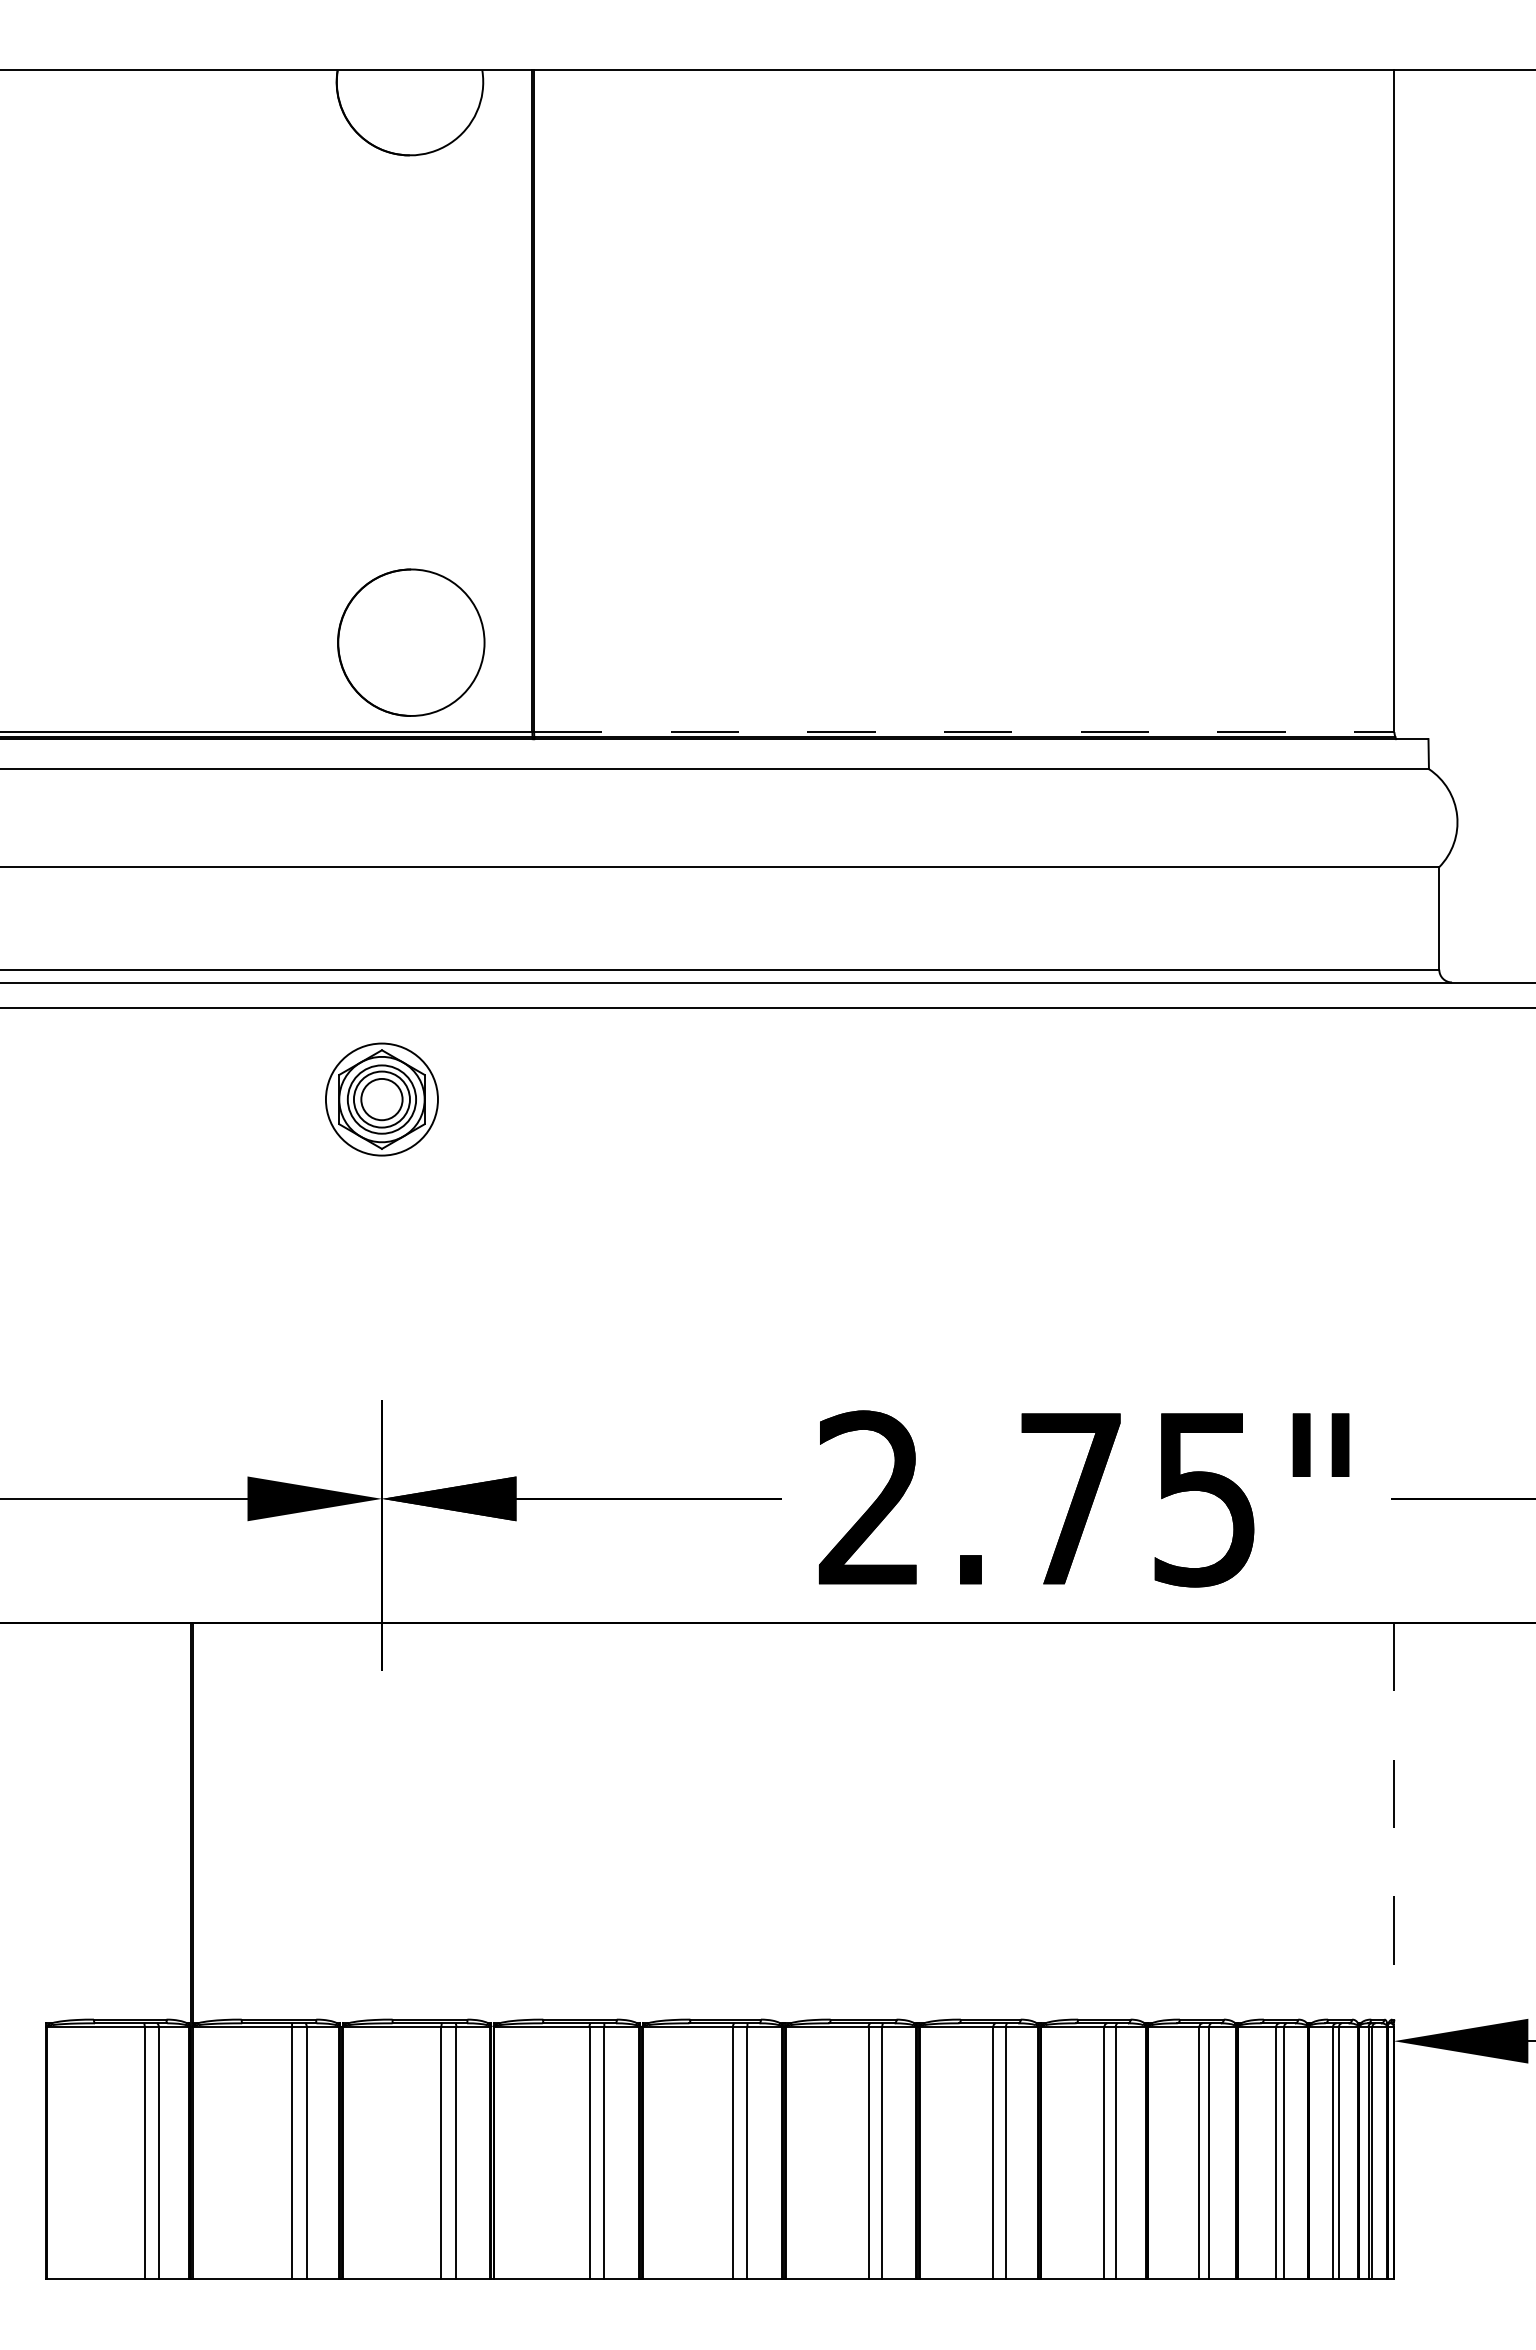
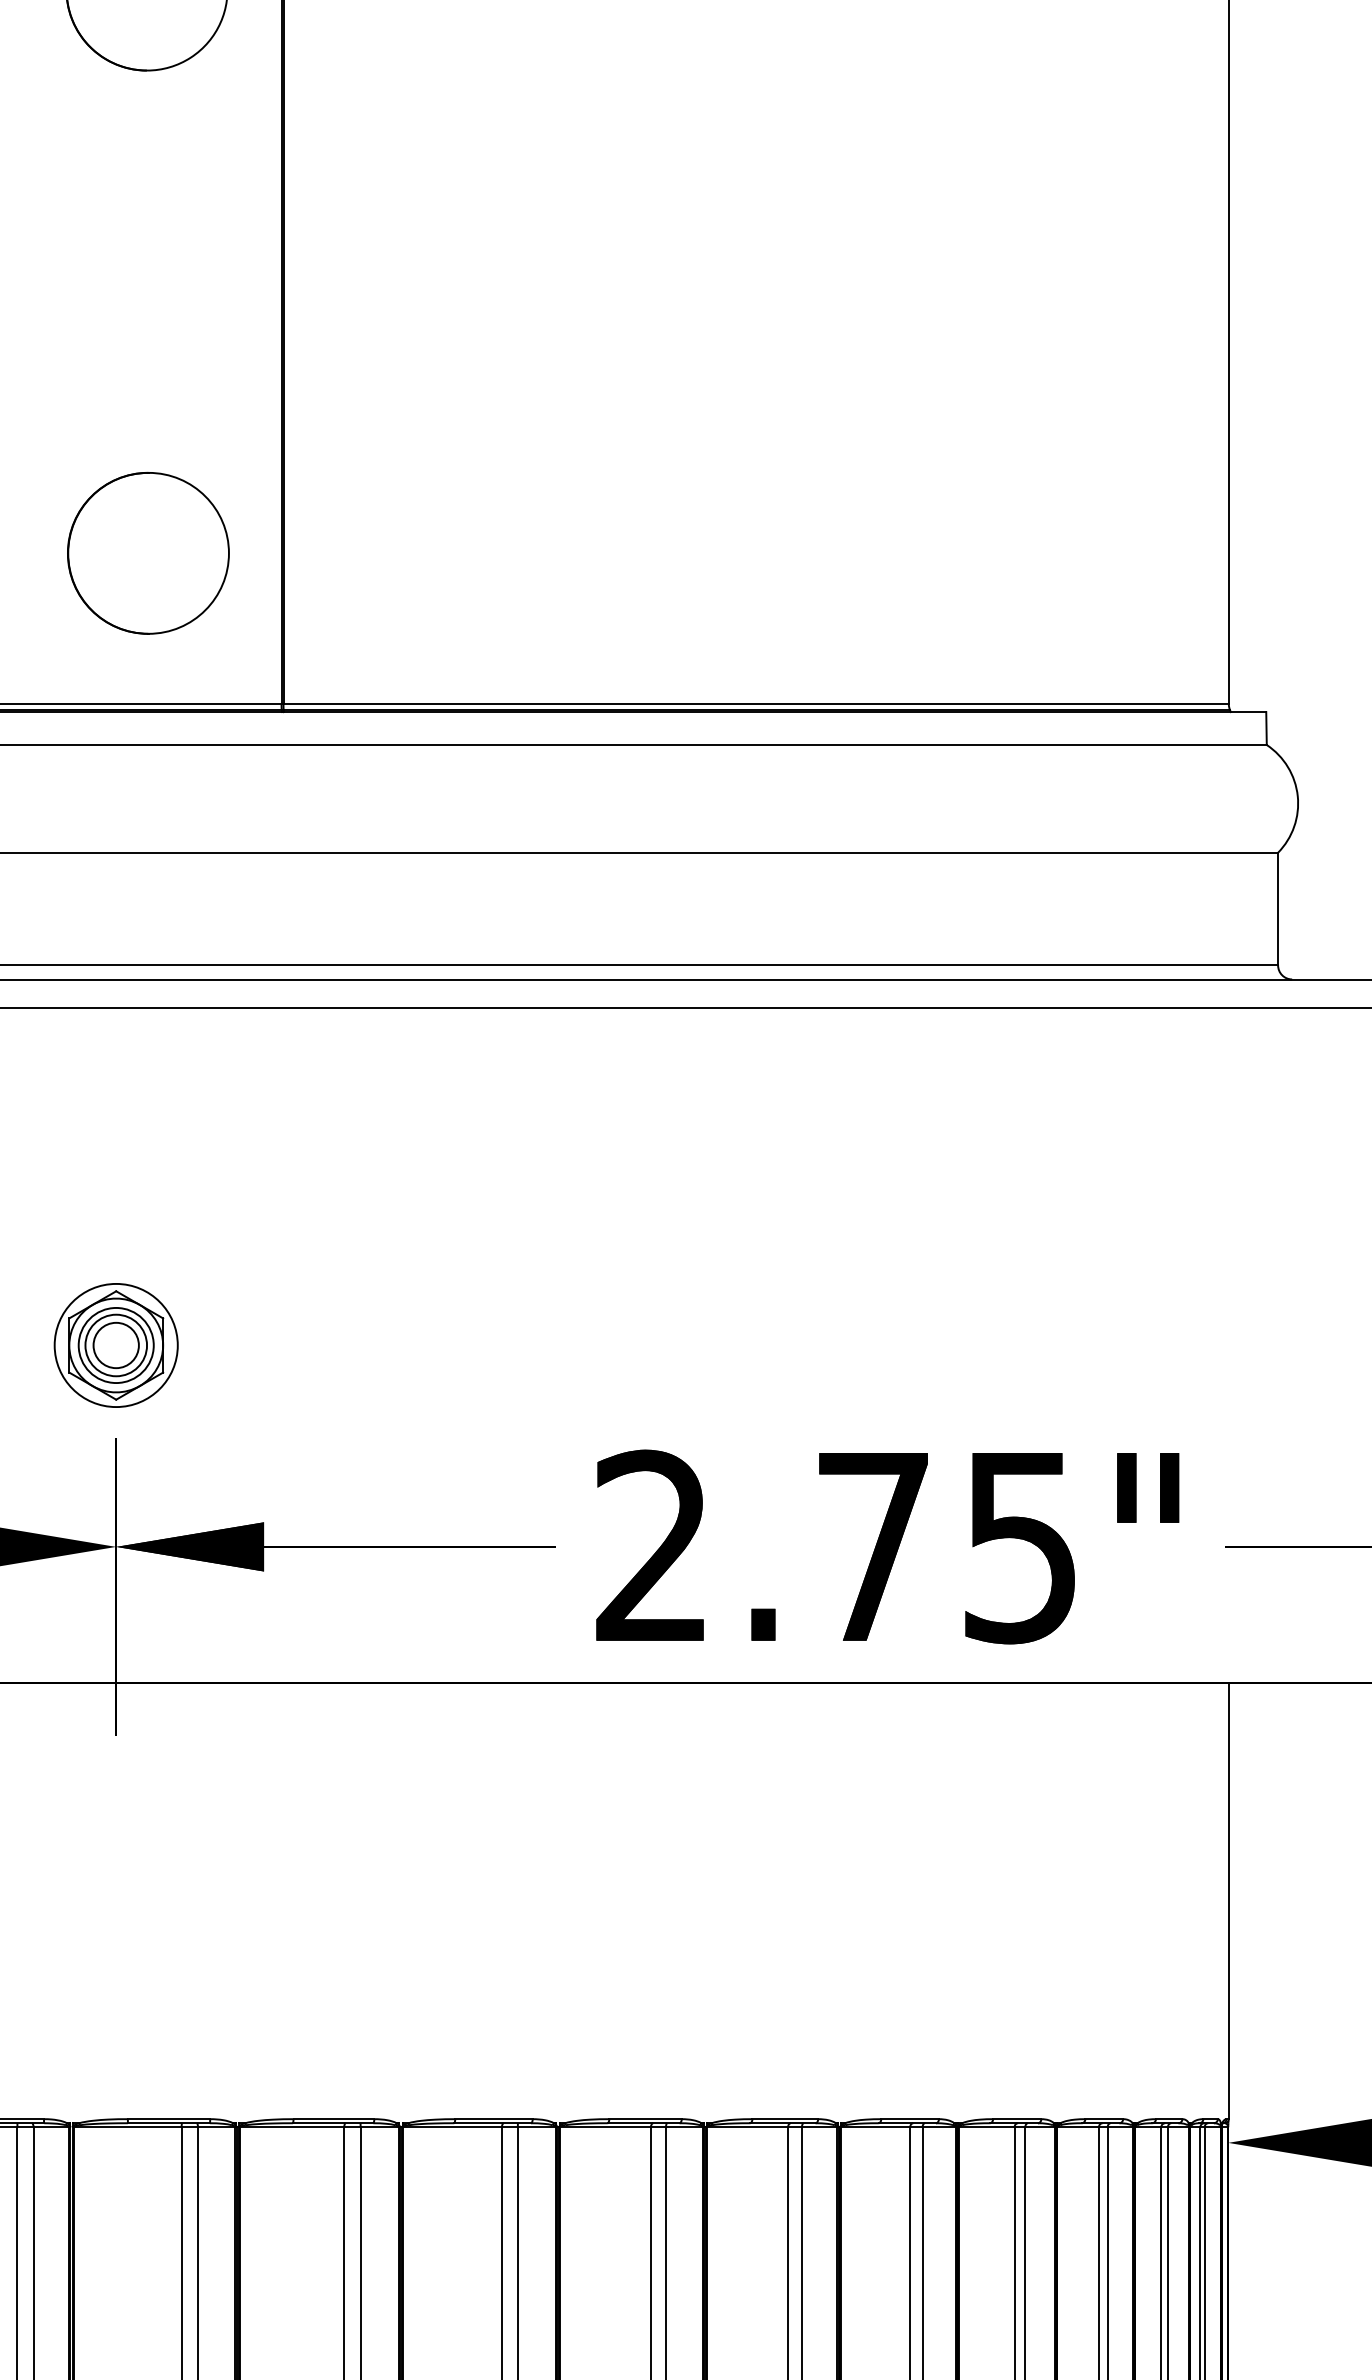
part: (411, 642) -> (148, 553), moved
line: (964, 732) -> (756, 704), dashed -> solid
part: (381, 1099) -> (115, 1345), moved
line: (1394, 1821) -> (1228, 1901), dashed -> solid

